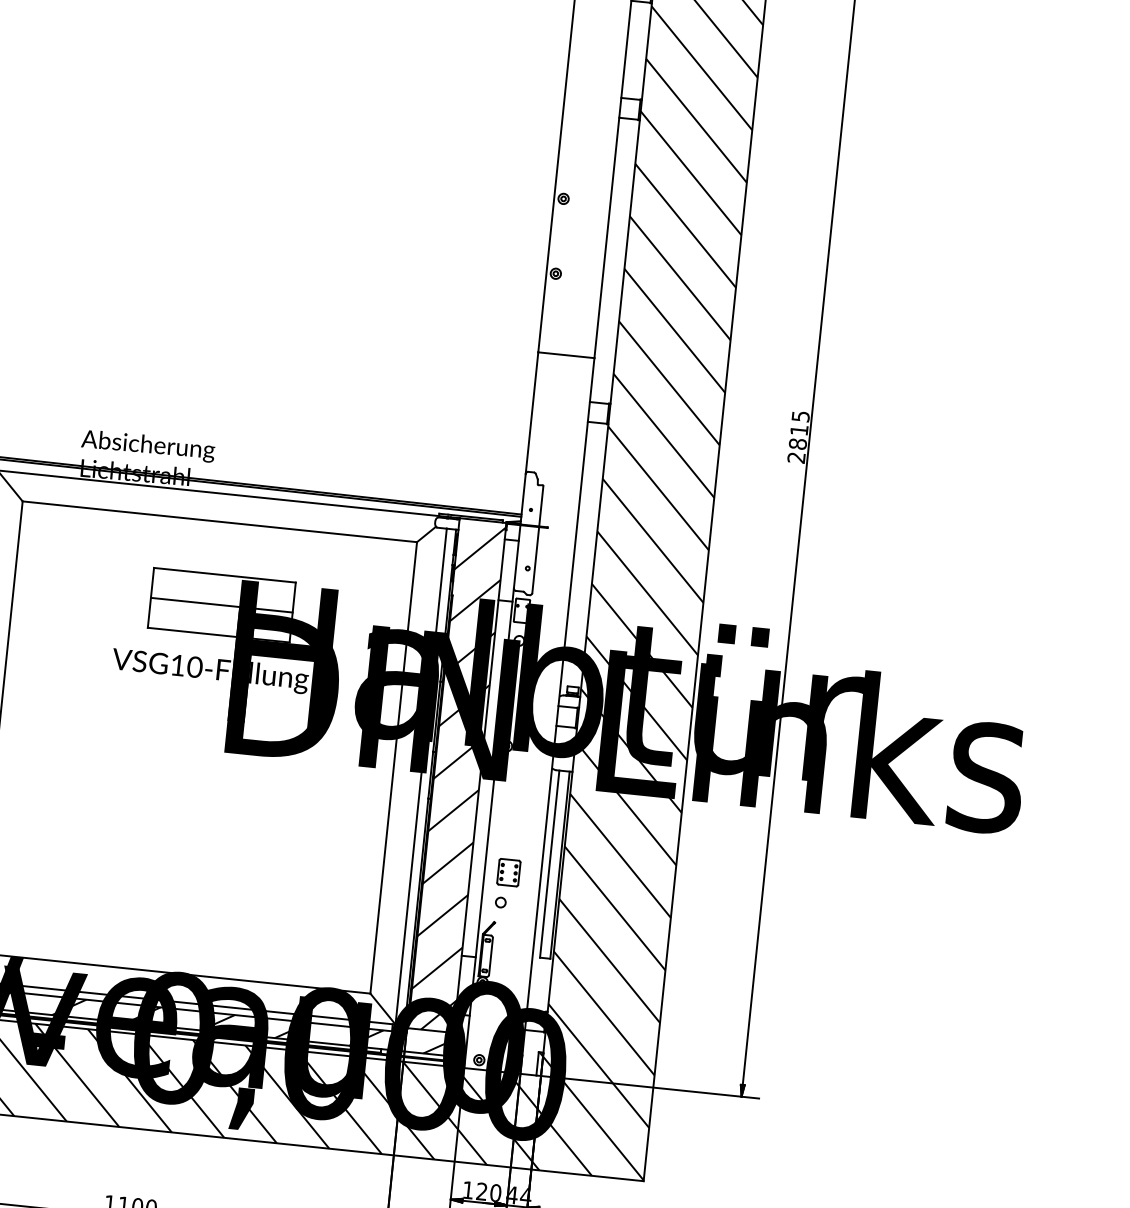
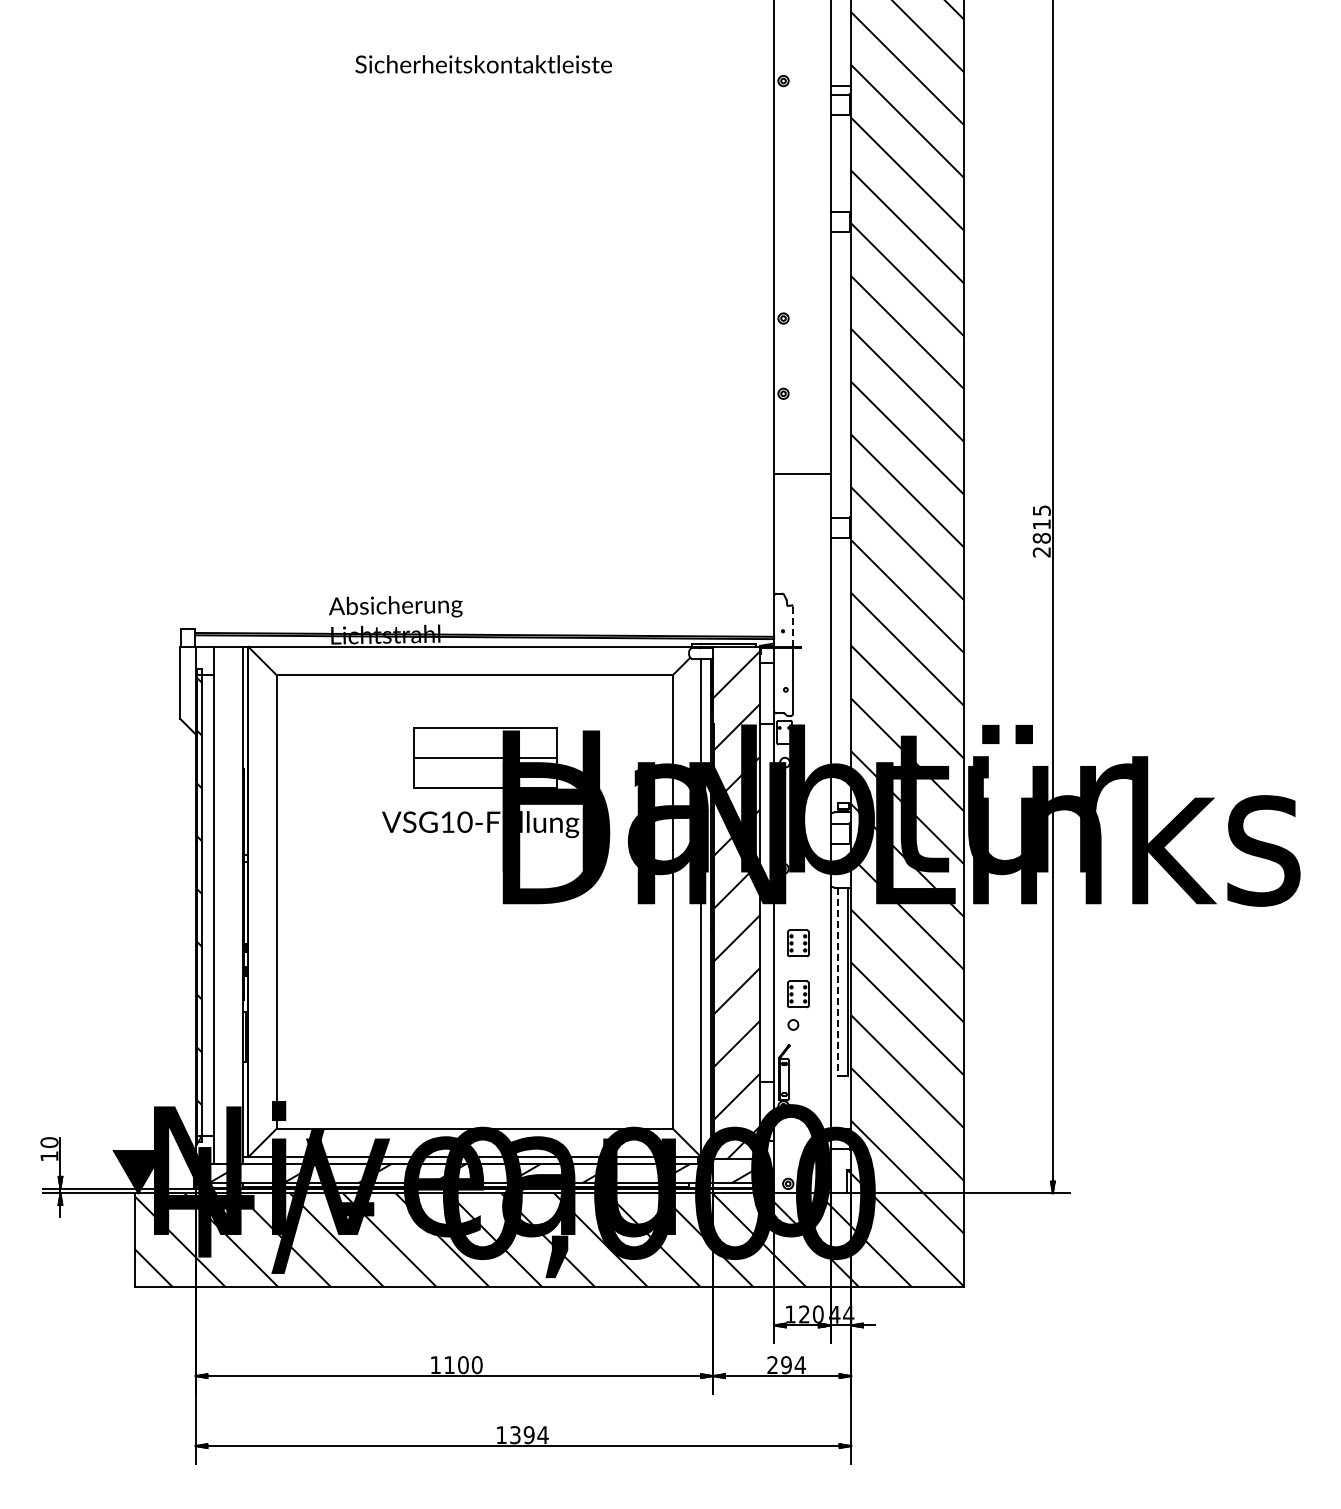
line: (540, 506) -> (792, 626), solid -> dashed
part: (514, 822) -> (798, 943), added
line: (550, 865) -> (838, 982), solid -> dashed

